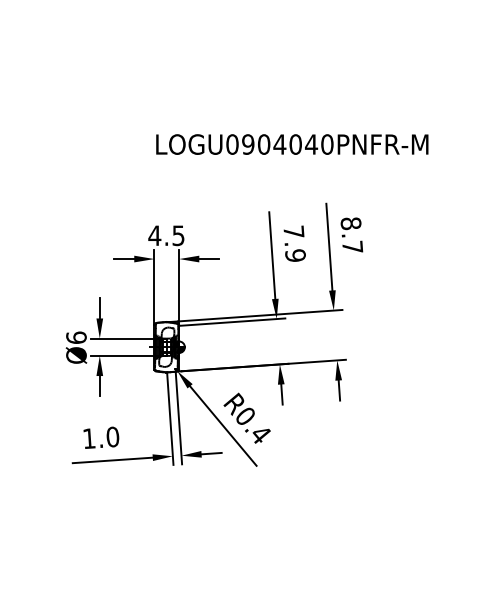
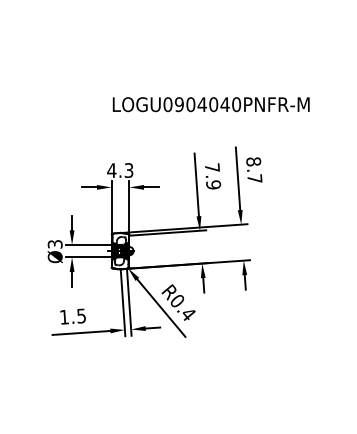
text: (179, 235) -> (129, 170), 4.5 -> 4.3
text: (75, 336) -> (54, 243), Ø6 -> Ø3
text: (112, 436) -> (81, 315), 1.0 -> 1.5

